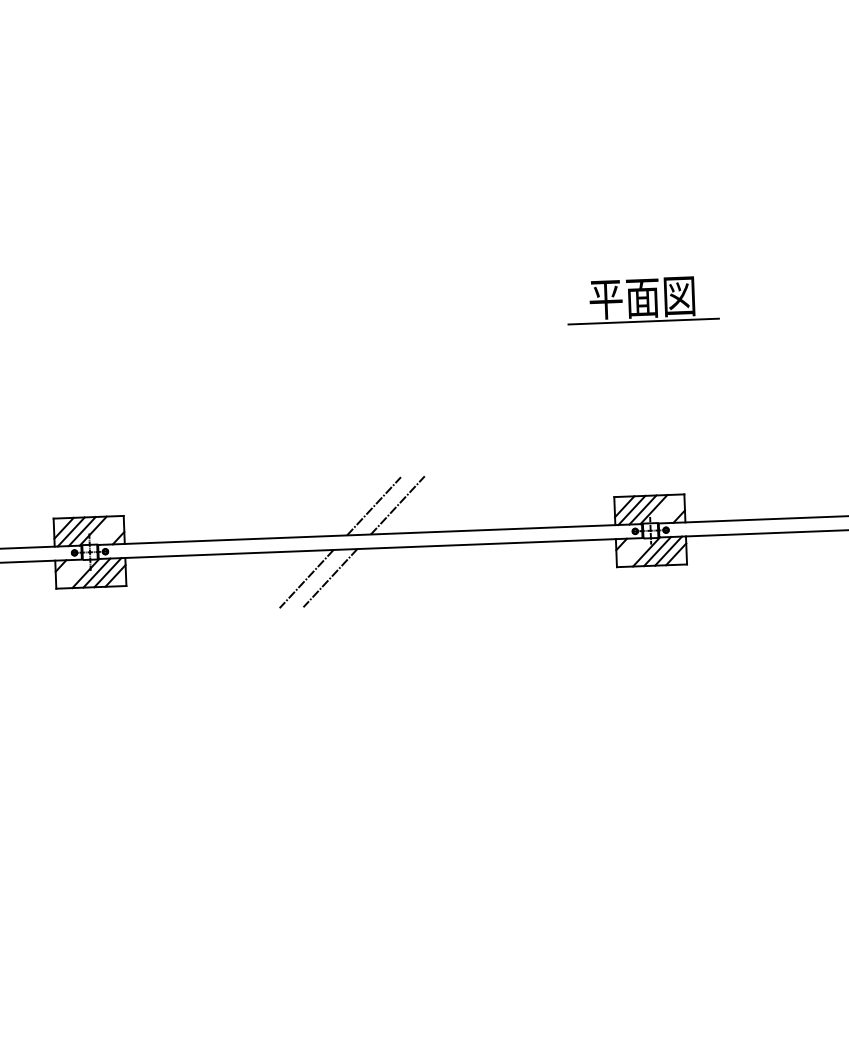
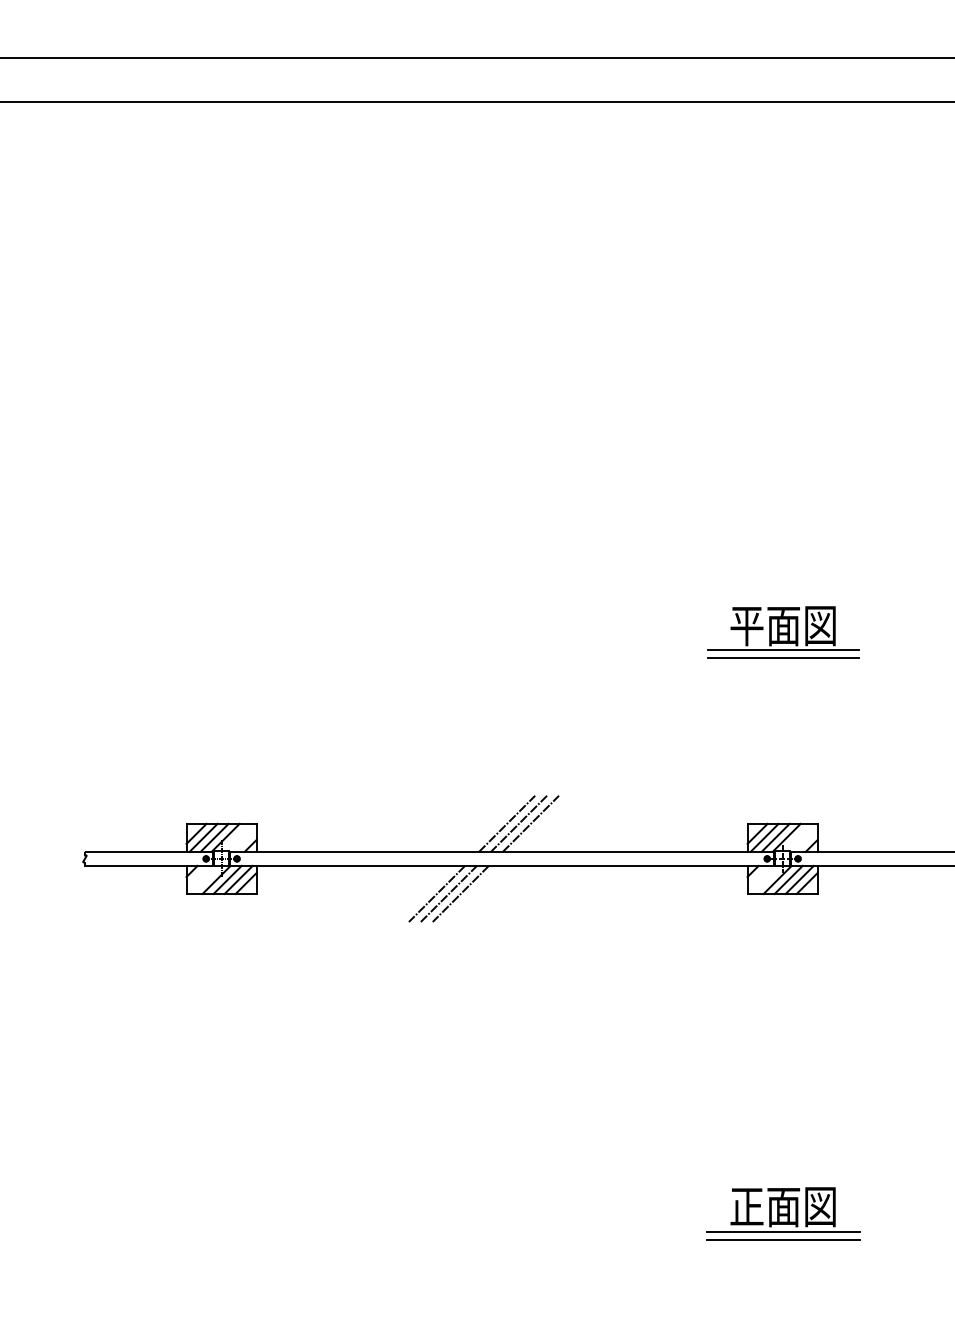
line: (643, 330) -> (783, 658), added
line: (385, 505) -> (518, 823), added
line: (318, 578) -> (448, 893), added
part: (665, 885) -> (783, 1213), added

